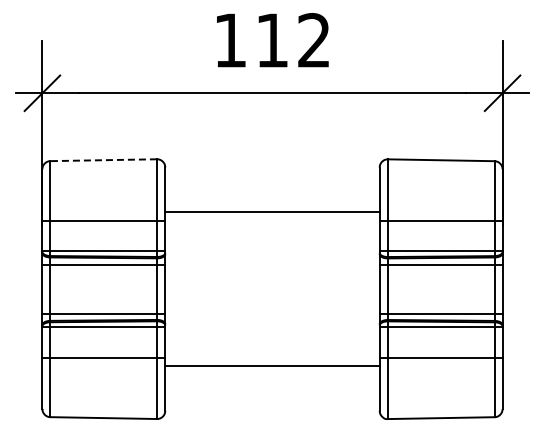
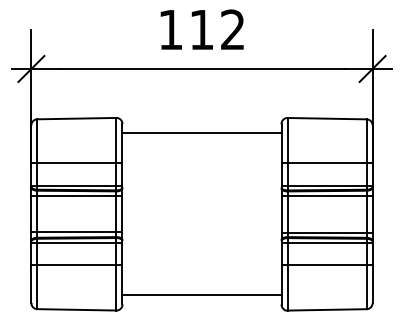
line: (103, 160) -> (76, 118), dashed -> solid
line: (272, 212) -> (202, 132), moved
line: (272, 365) -> (202, 294), moved

